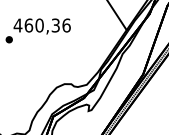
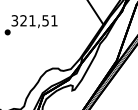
text: (41, 25) -> (33, 20), 460,36 -> 321,51

